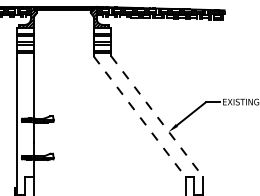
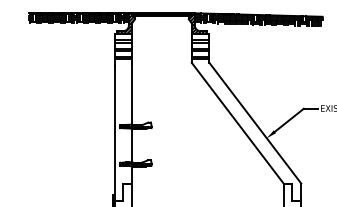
line: (139, 117) -> (237, 123), dashed -> solid
line: (157, 117) -> (255, 123), dashed -> solid

